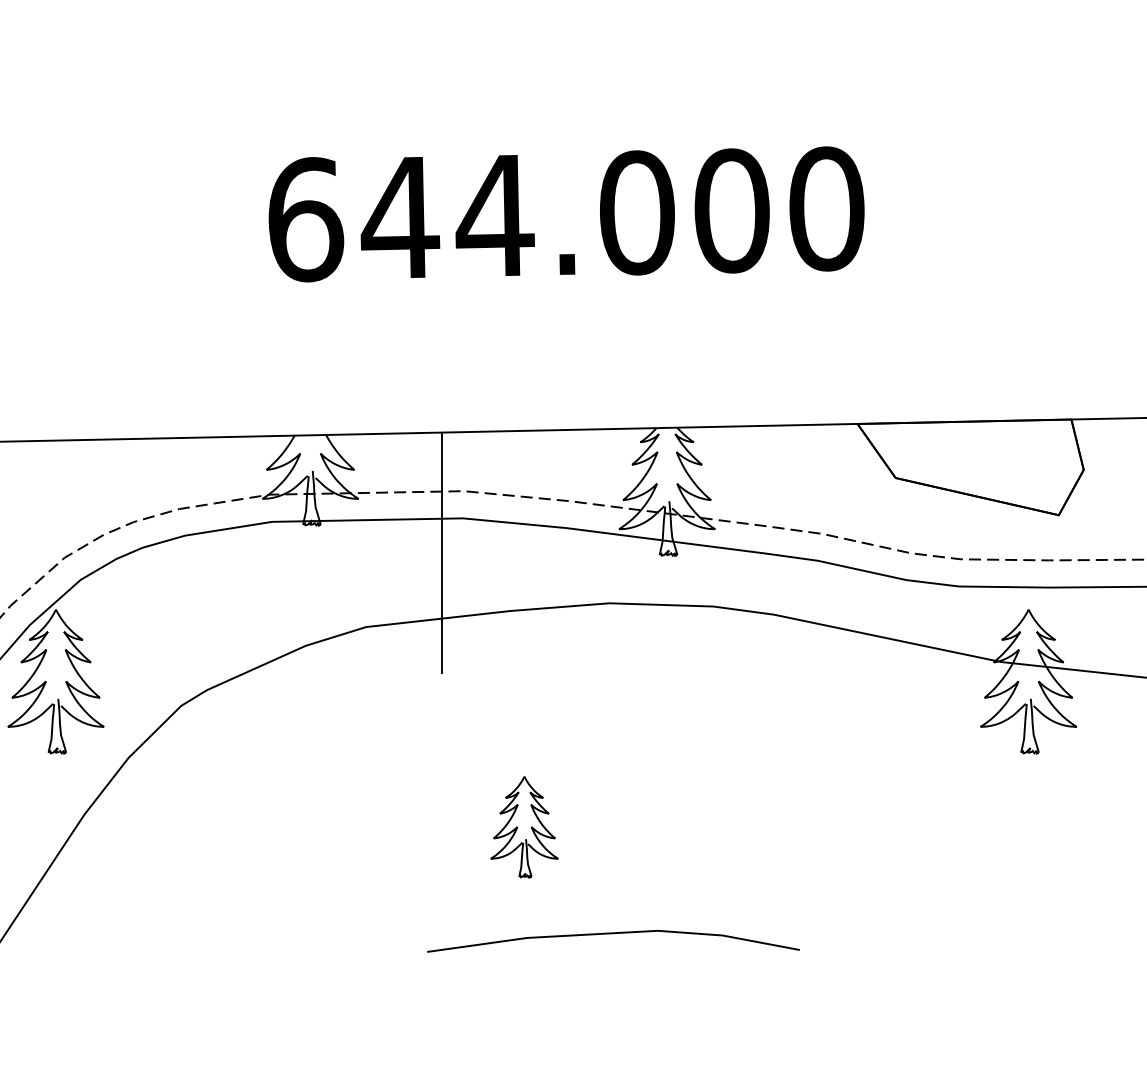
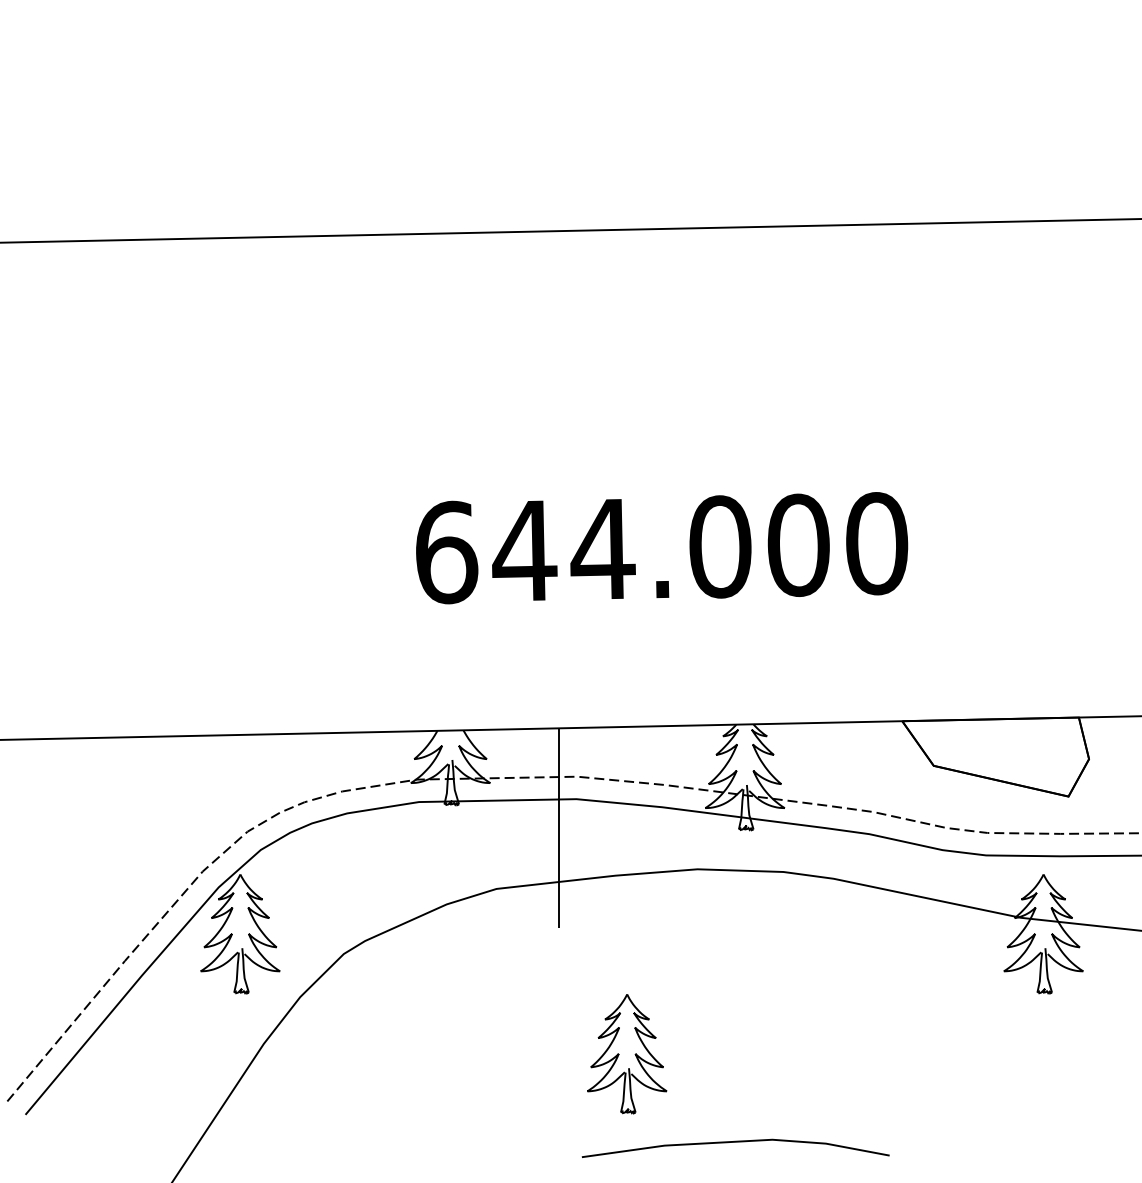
part: (524, 827) -> (627, 1054), size x1.43
line: (613, 934) -> (735, 1142), moved

